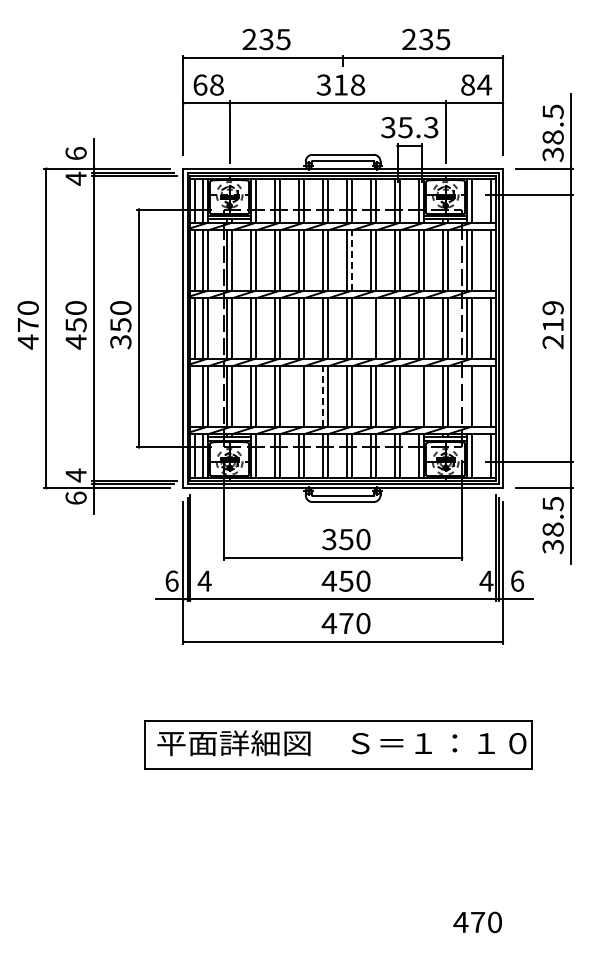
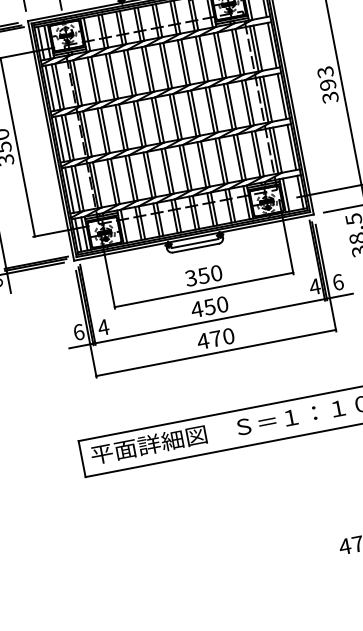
line: (352, 260) -> (168, 65), dashed -> solid
text: (552, 325) -> (327, 85), 219 -> 393
line: (371, 328) -> (192, 113), added
line: (323, 395) -> (165, 170), dashed -> solid
line: (195, 396) -> (69, 190), added
line: (299, 396) -> (147, 175), added
line: (419, 396) -> (238, 157), added
line: (467, 396) -> (274, 150), added

